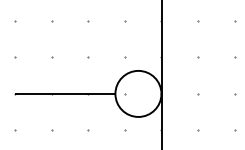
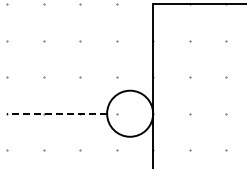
line: (64, 93) -> (56, 113), solid -> dashed

